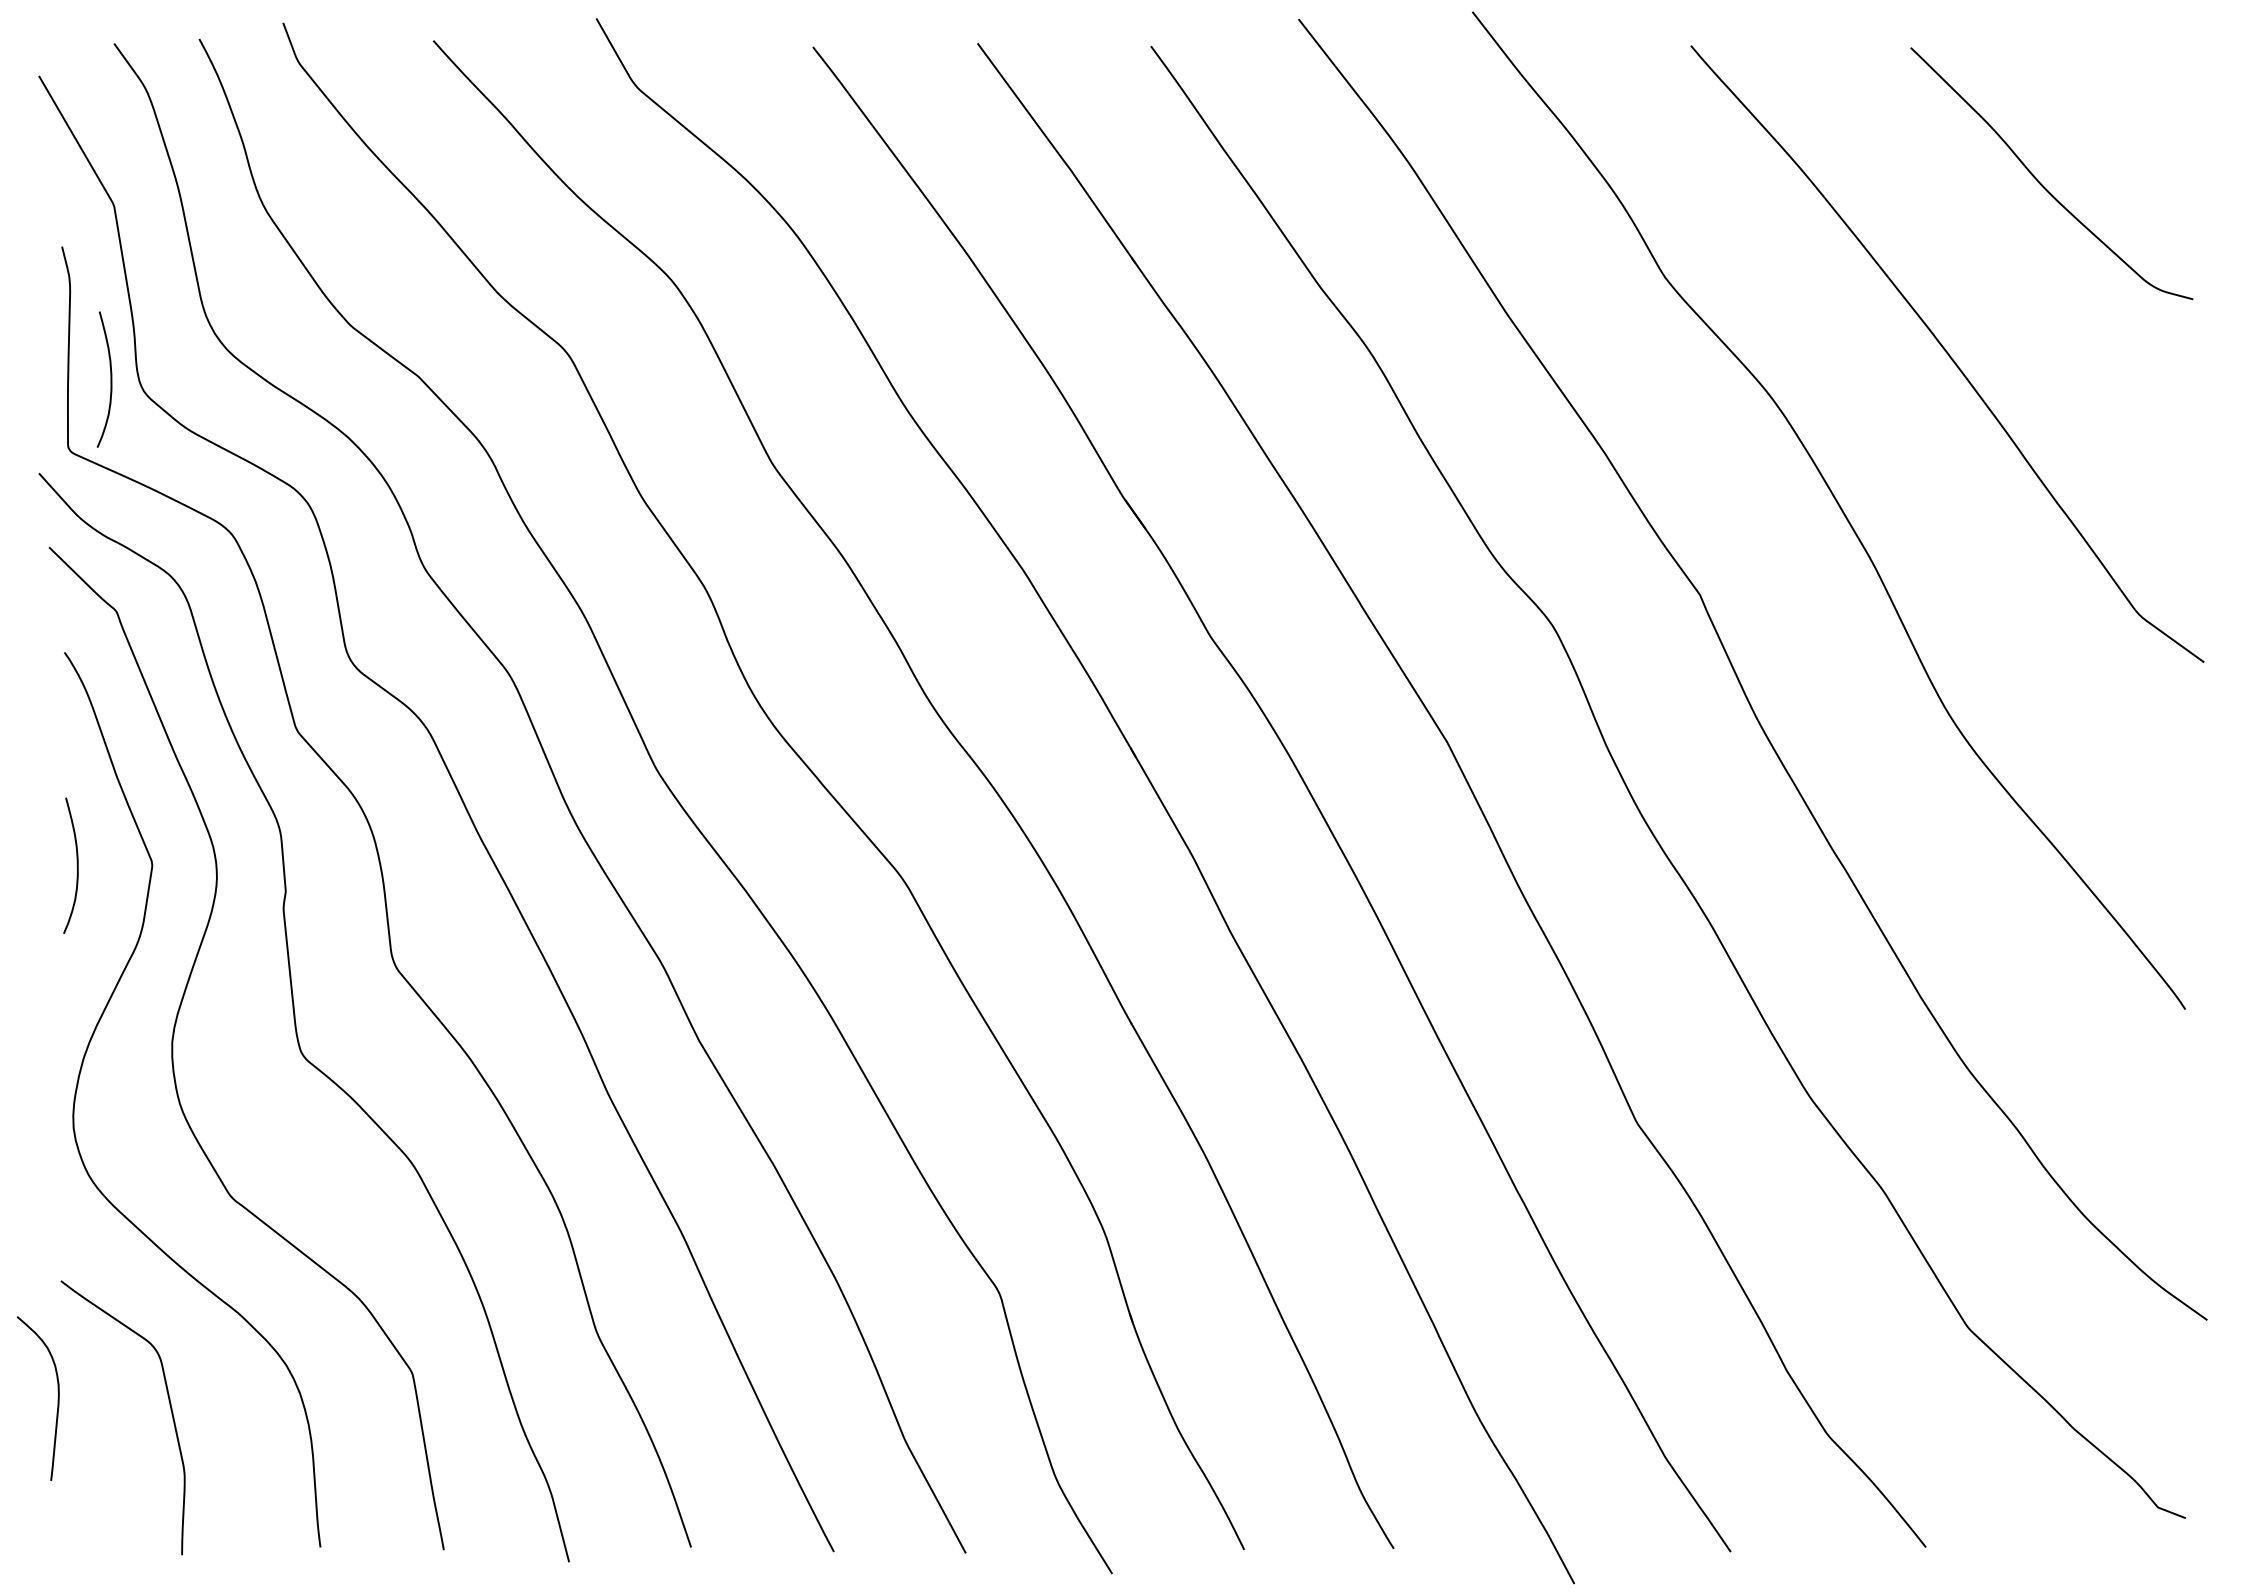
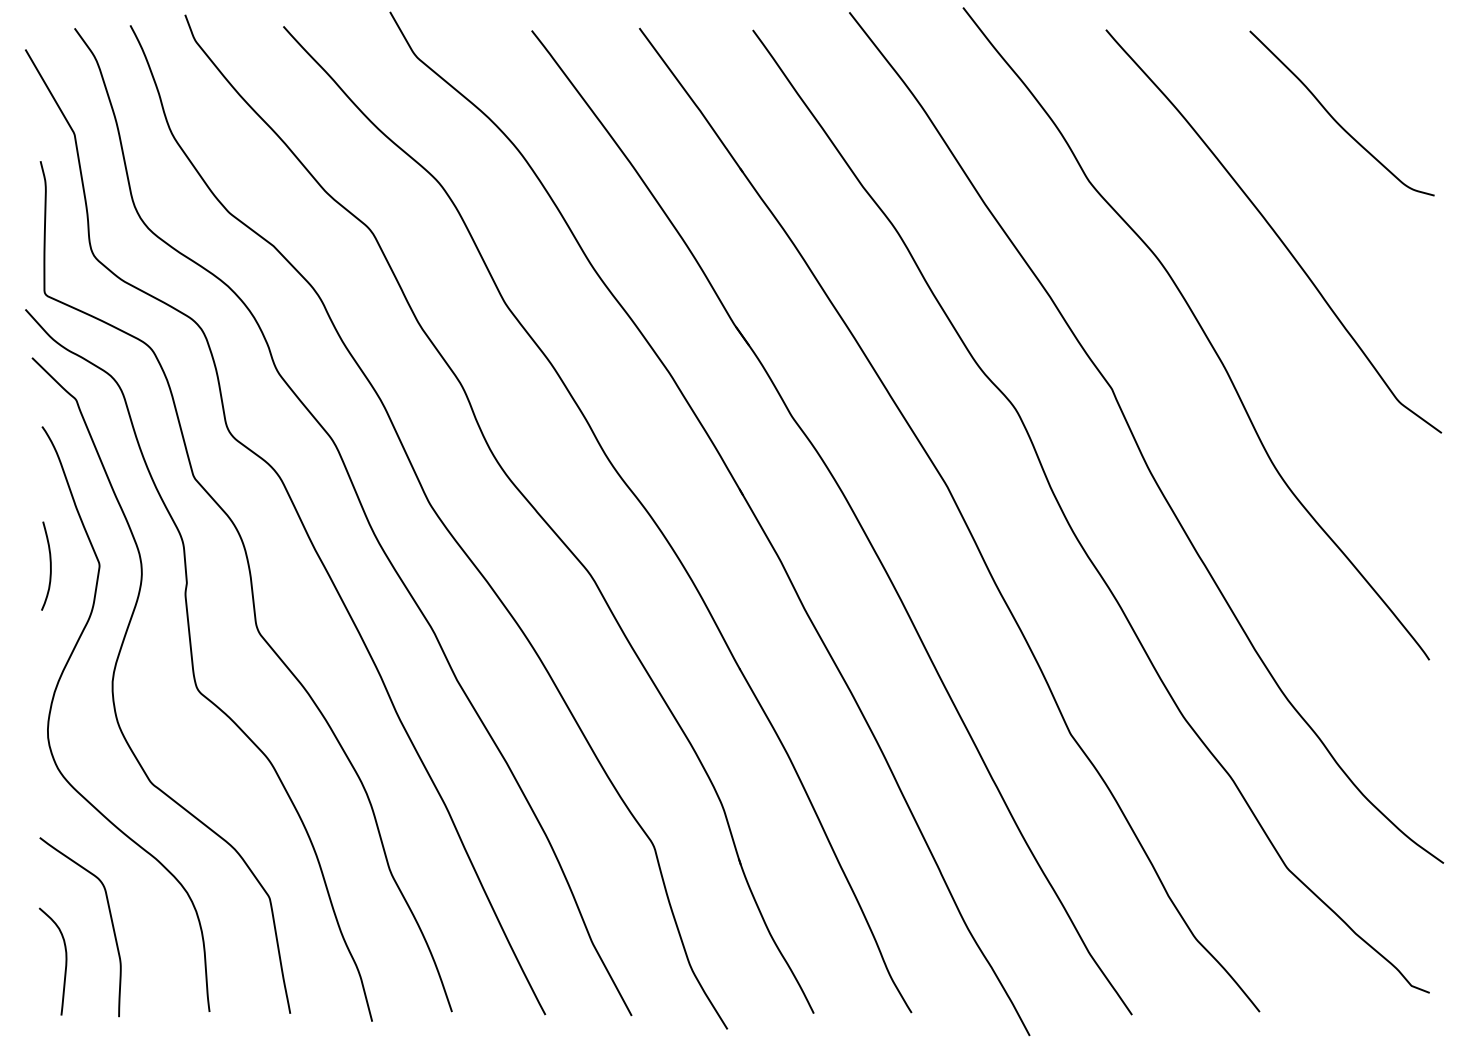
curve: (110, 378) -> (72, 247), removed
curve: (57, 1398) -> (65, 961), moved

